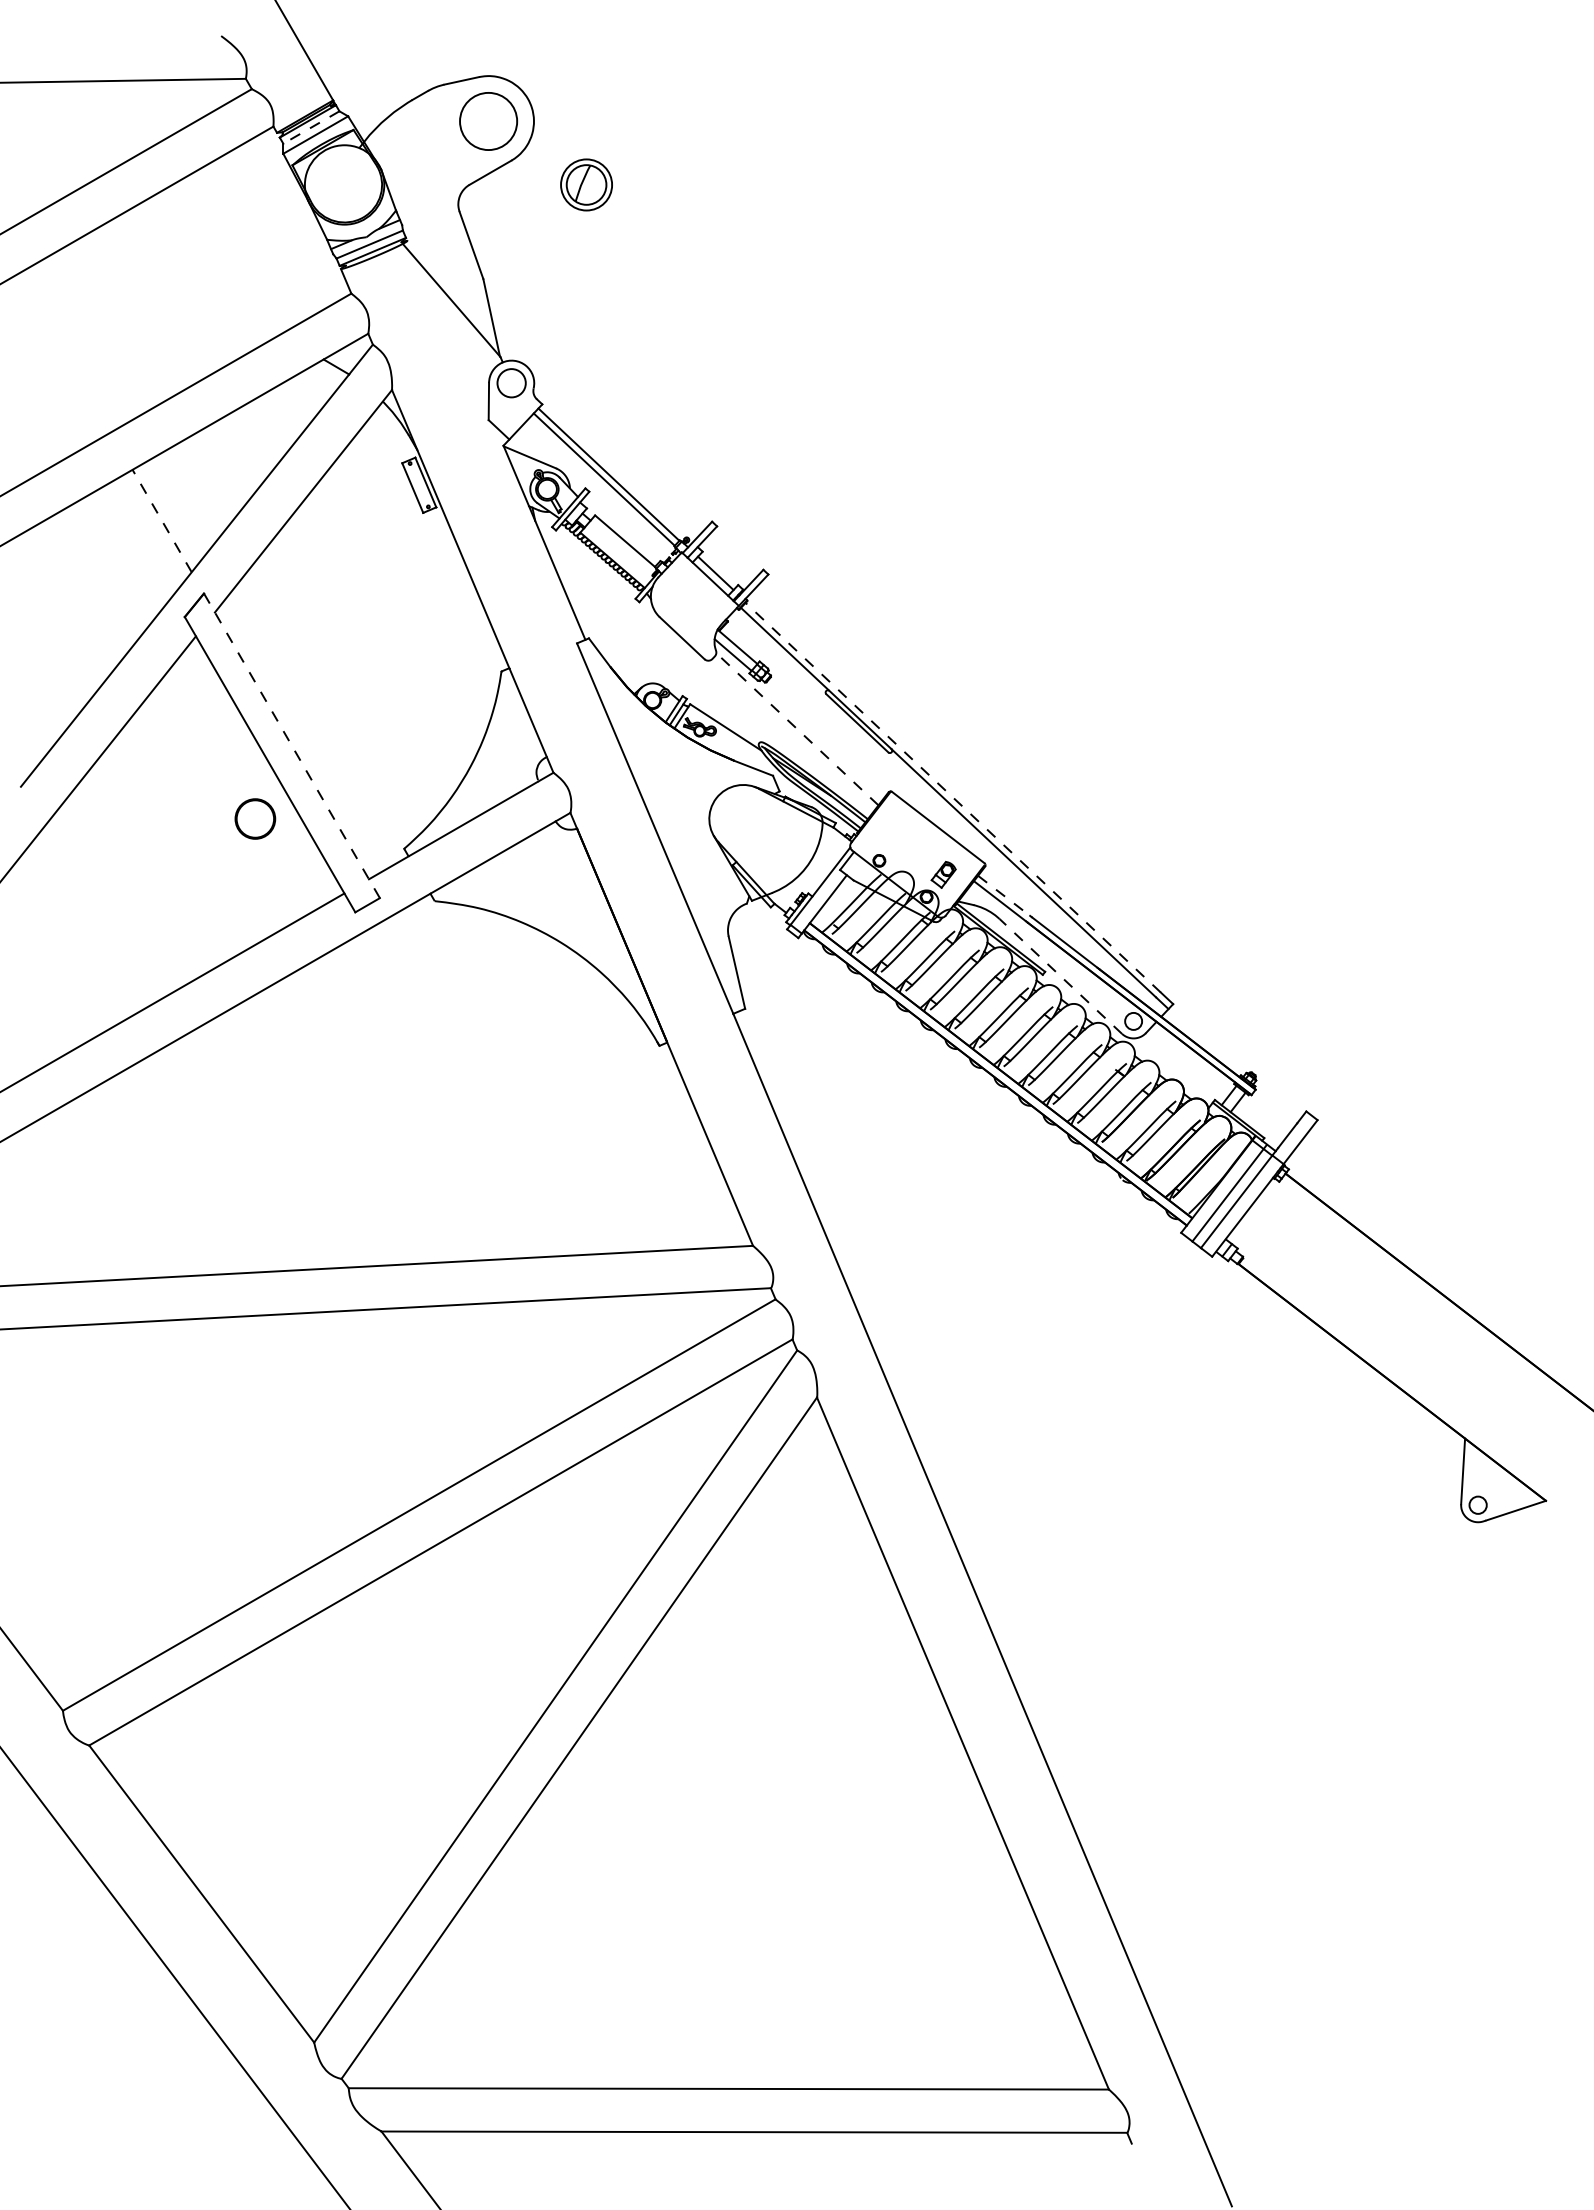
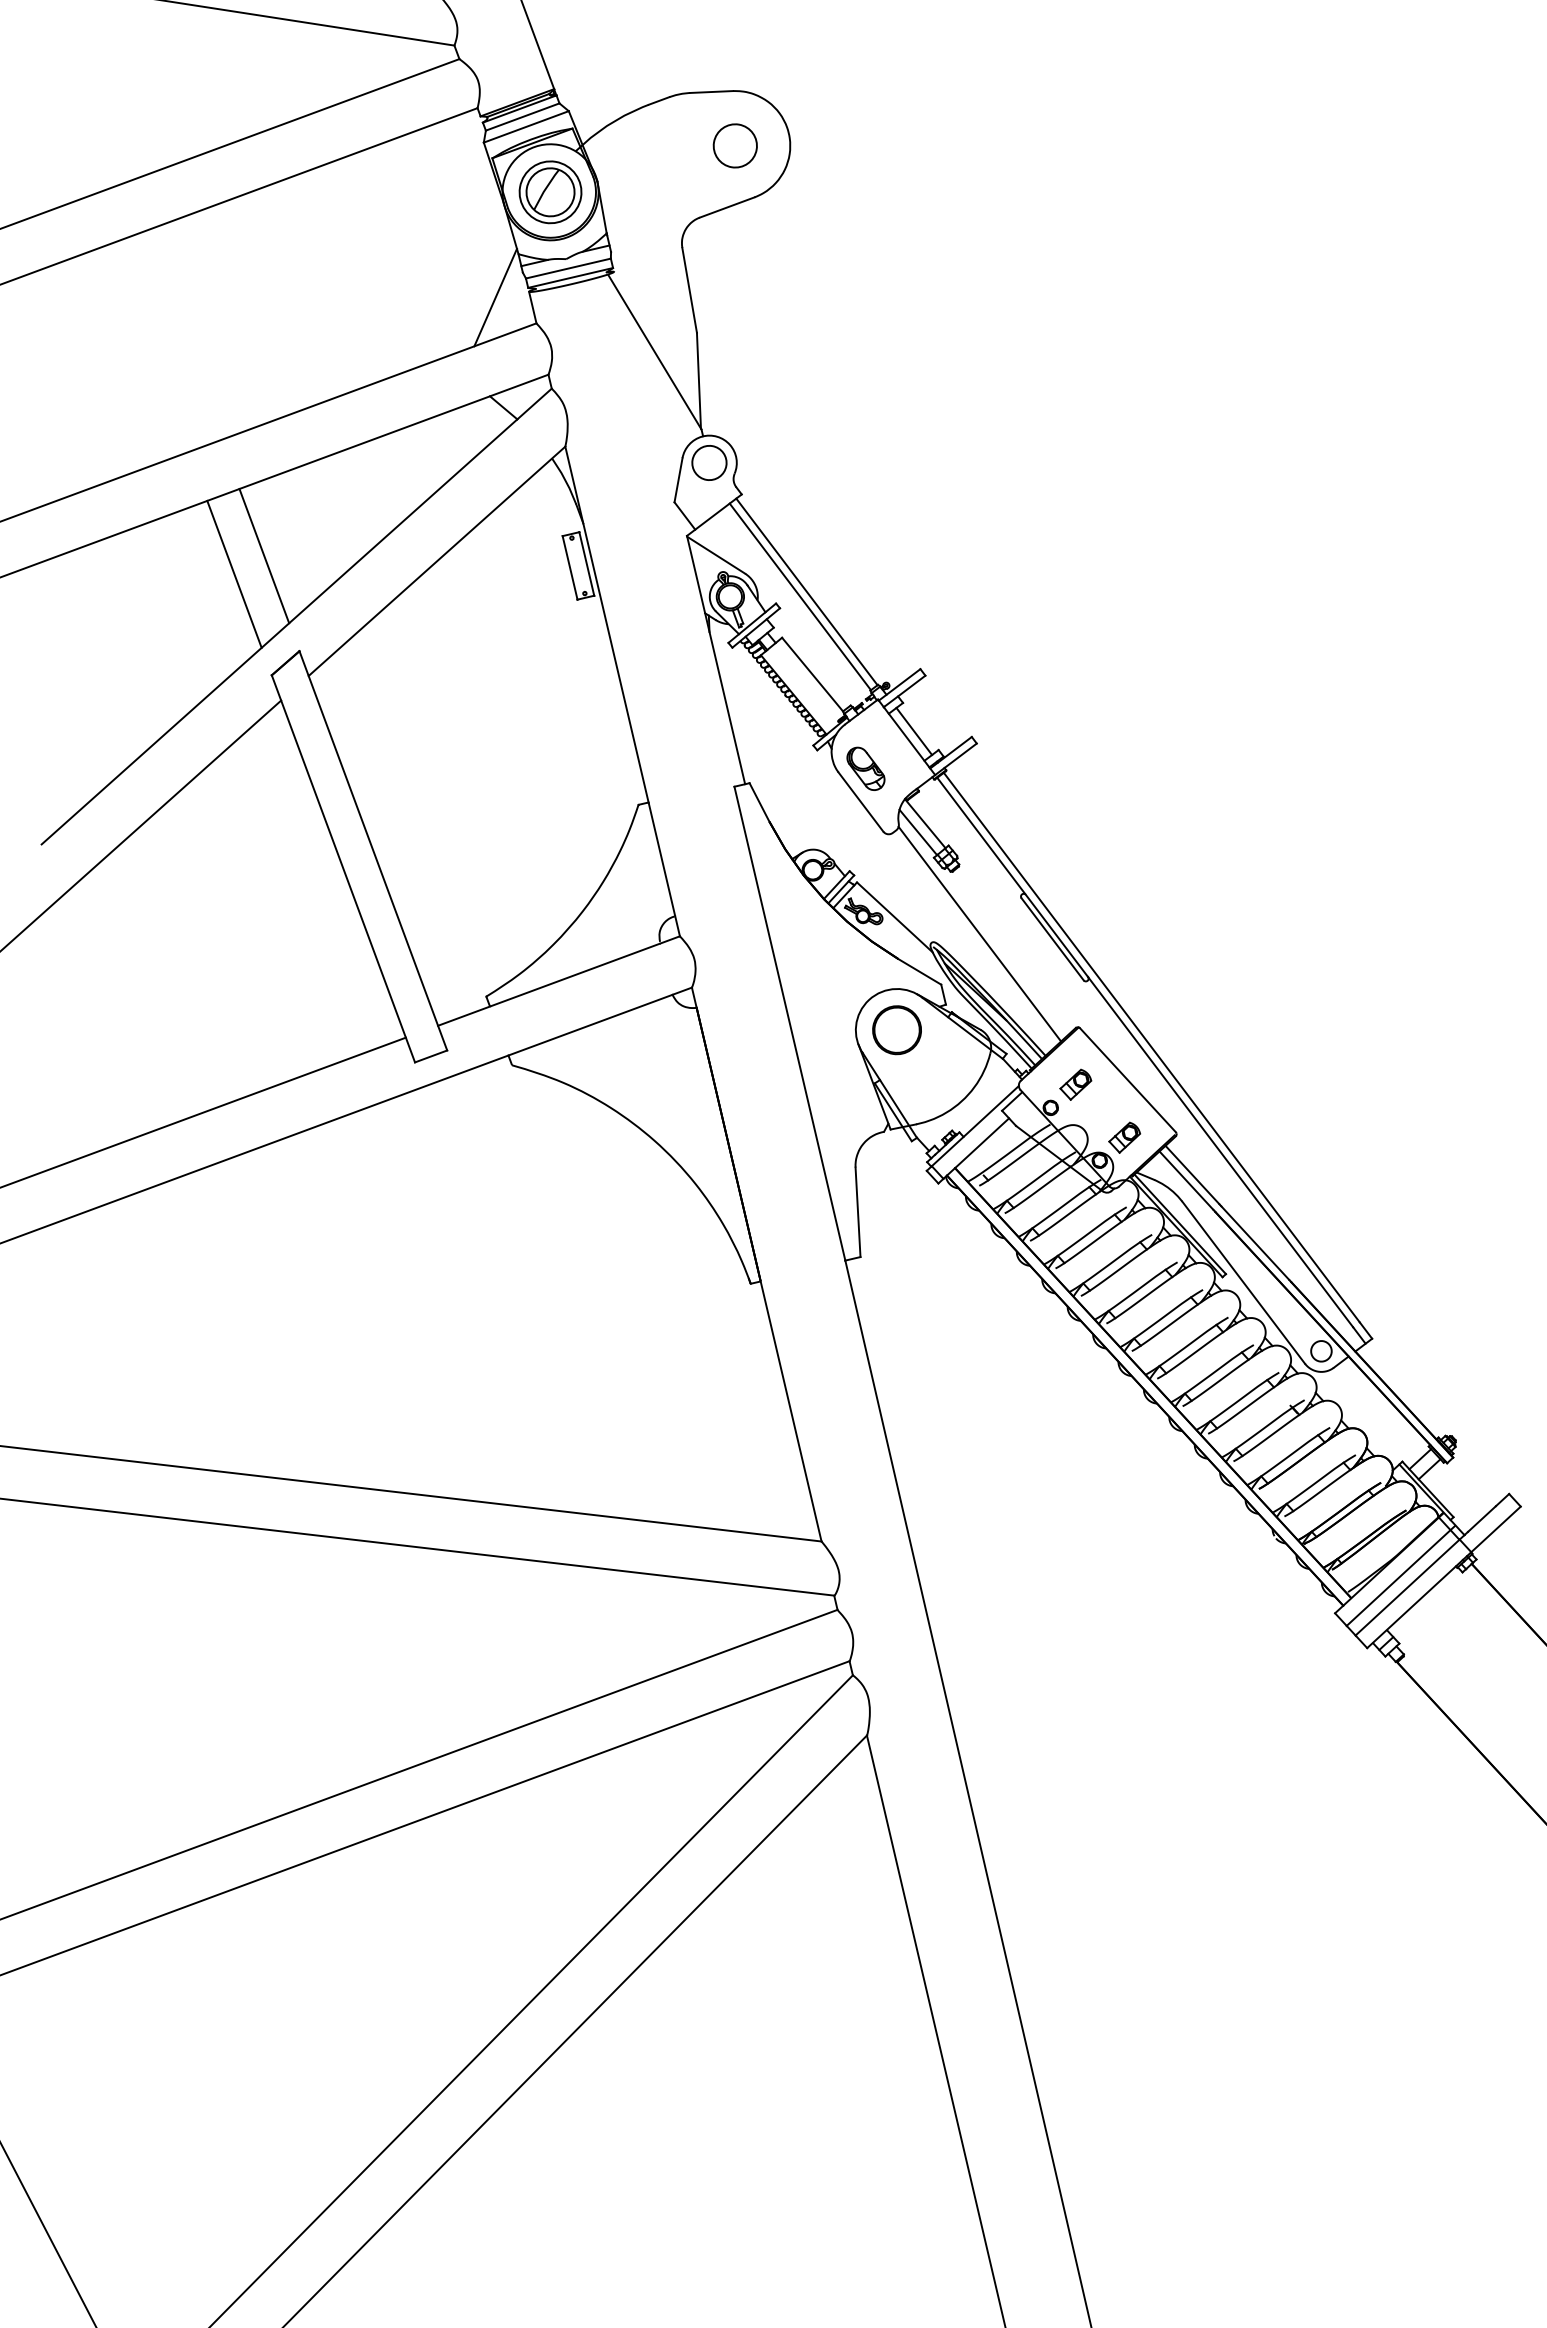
circle: (488, 121) -> (735, 145), size x0.62
line: (310, 127) -> (521, 116), dashed -> solid
part: (586, 184) -> (550, 191), moved
line: (314, 277) -> (495, 296), added
line: (161, 520) -> (263, 555), dashed -> solid
line: (140, 540) -> (234, 574), added
part: (681, 610) -> (865, 768), added
line: (797, 728) -> (980, 933), dashed -> solid
line: (291, 745) -> (372, 850), dashed -> solid
line: (953, 797) -> (1152, 1047), dashed -> solid
part: (255, 818) -> (897, 1029), moved
part: (896, 838) -> (1075, 1084), added
line: (1004, 895) -> (1193, 1174), dashed -> solid
line: (1060, 976) -> (1243, 1282), dashed -> solid

